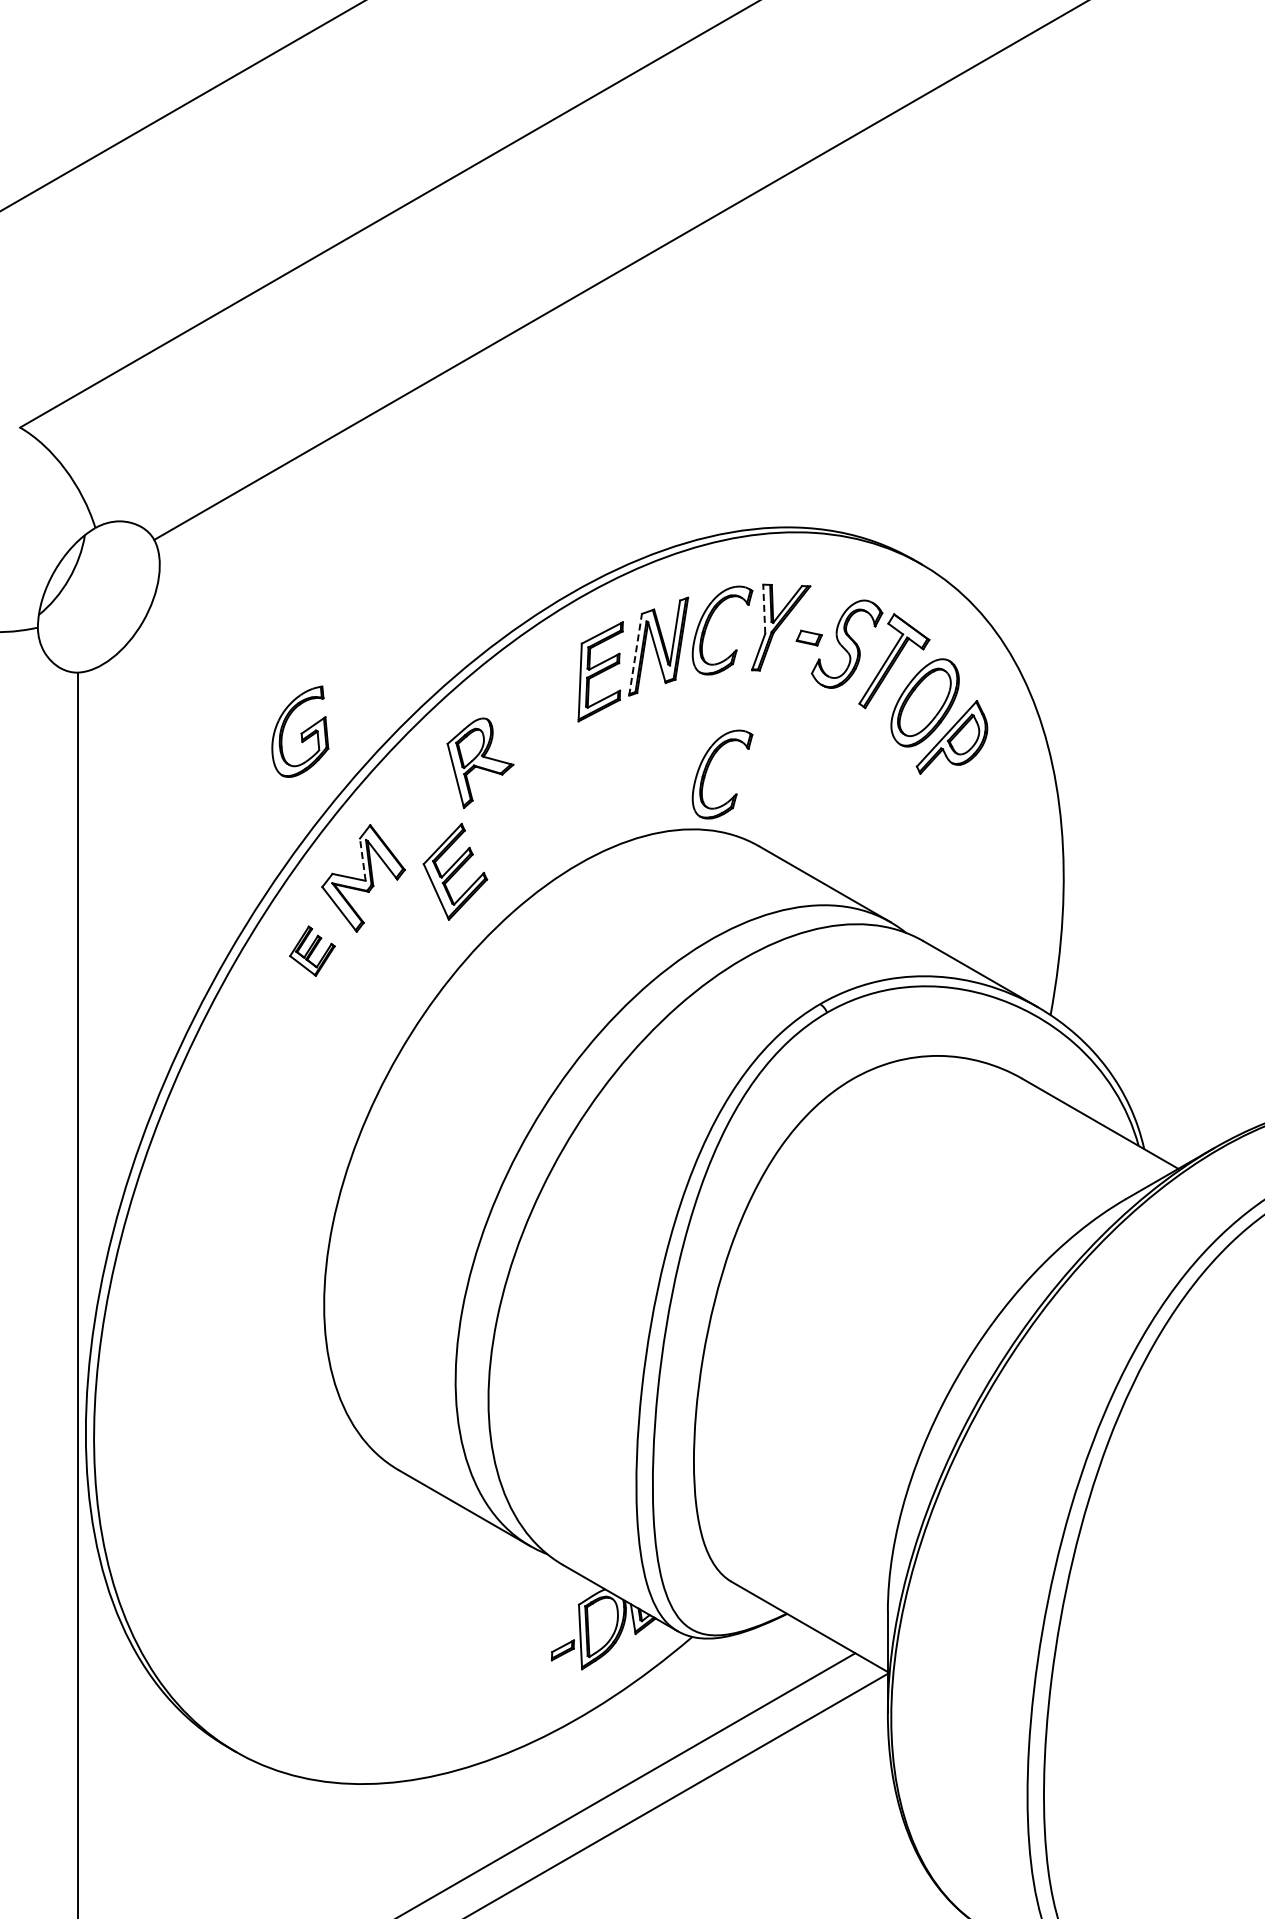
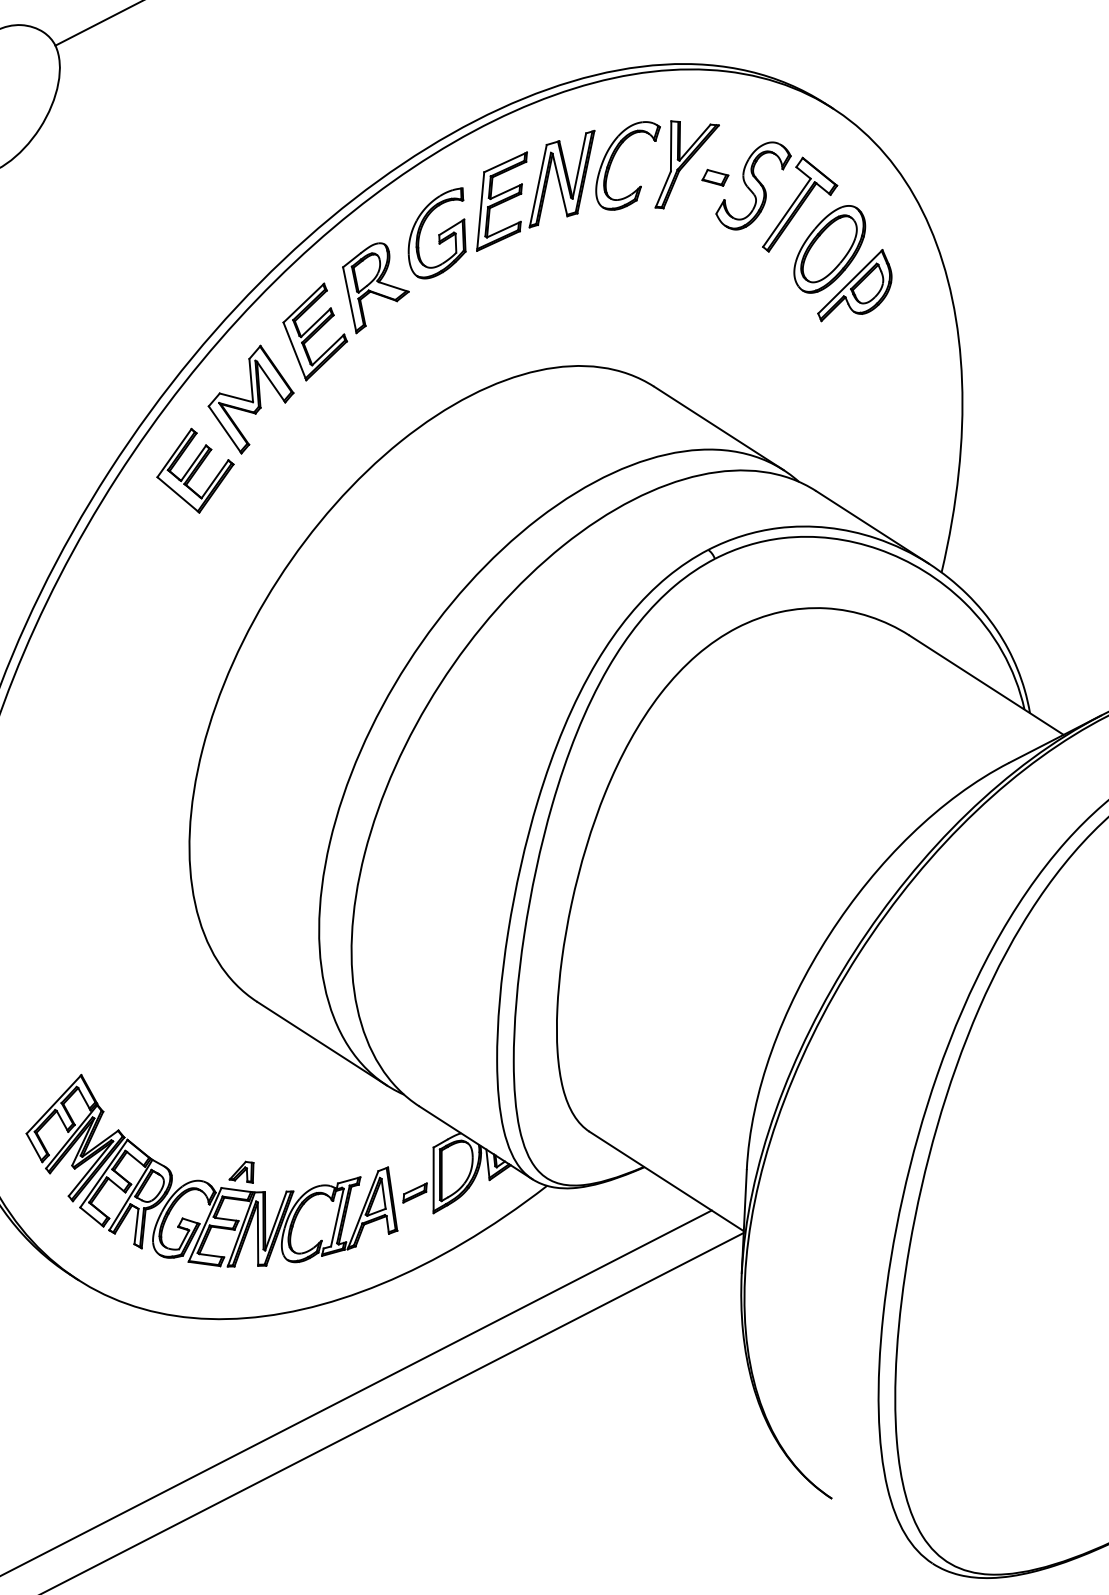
line: (764, 609) -> (671, 146), dashed -> solid
line: (635, 654) -> (538, 185), dashed -> solid
part: (300, 731) -> (438, 232), moved
part: (708, 768) -> (606, 305), removed
line: (362, 859) -> (250, 380), dashed -> solid
part: (455, 871) -> (315, 331), moved
part: (312, 951) -> (195, 471), size x1.67
part: (358, 1649) -> (207, 1182), added

